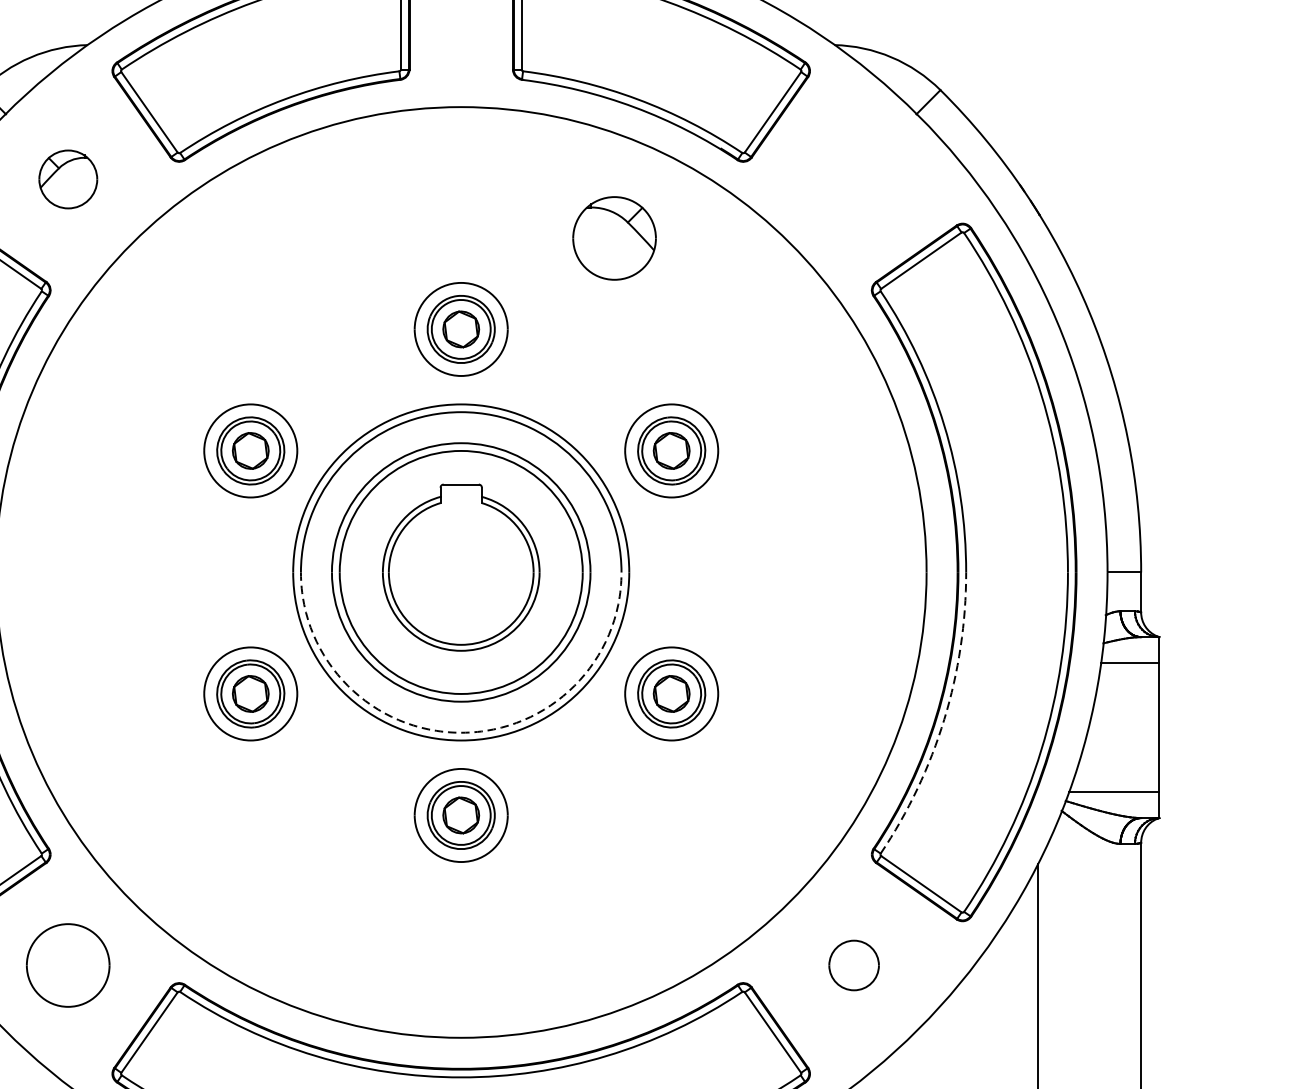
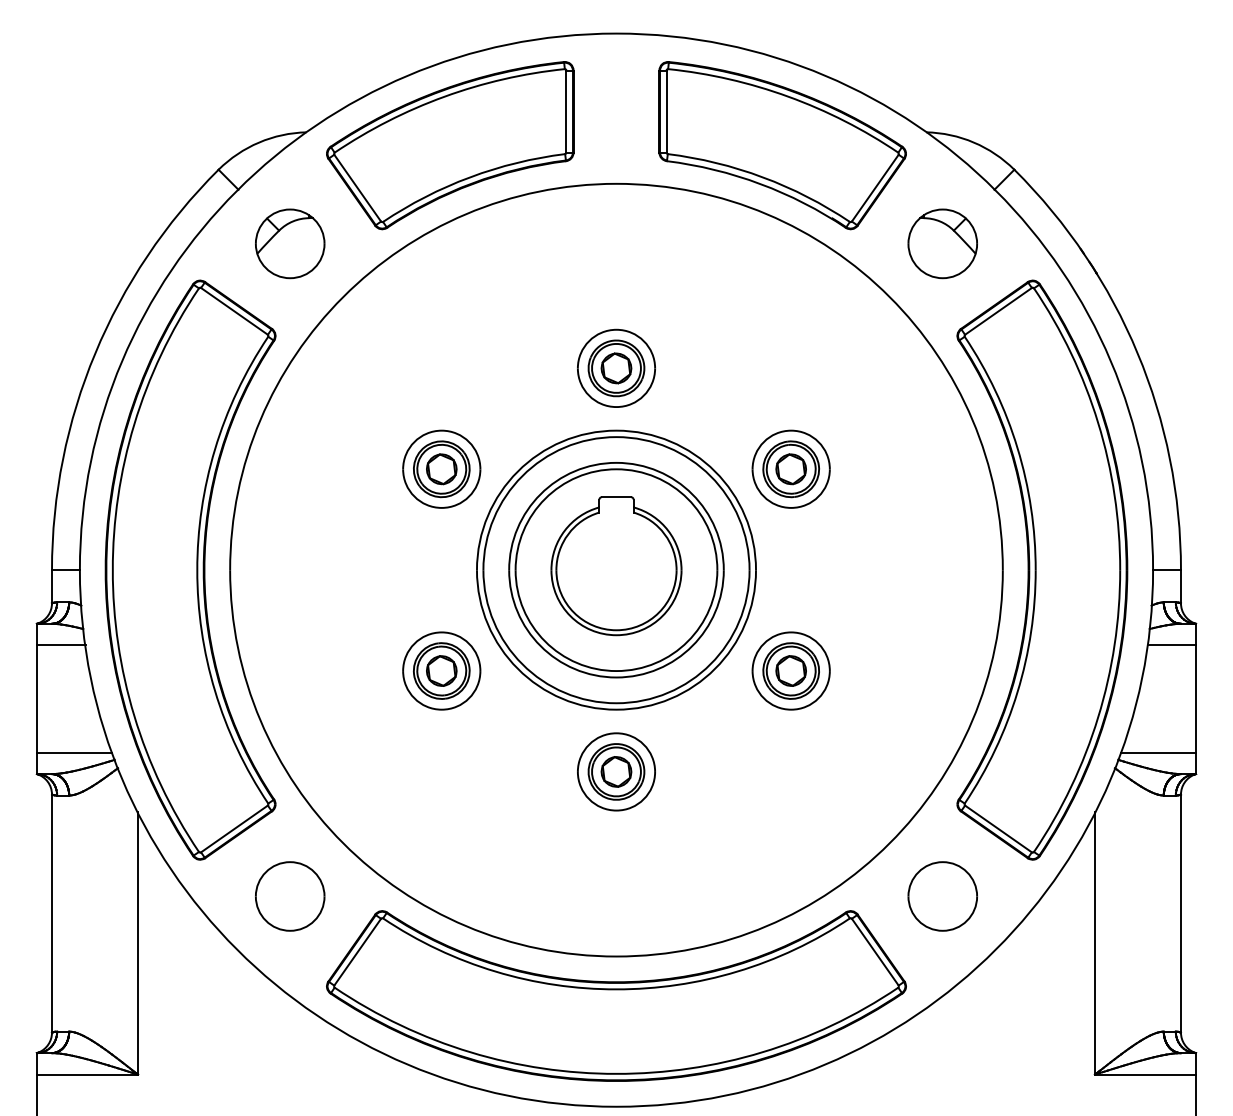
part: (68, 178) -> (290, 243), size x1.43
part: (614, 238) -> (942, 243), moved
arc: (944, 719) -> (1017, 692), dashed -> solid
arc: (461, 733) -> (616, 703), dashed -> solid
part: (853, 965) -> (942, 896), size x1.67

